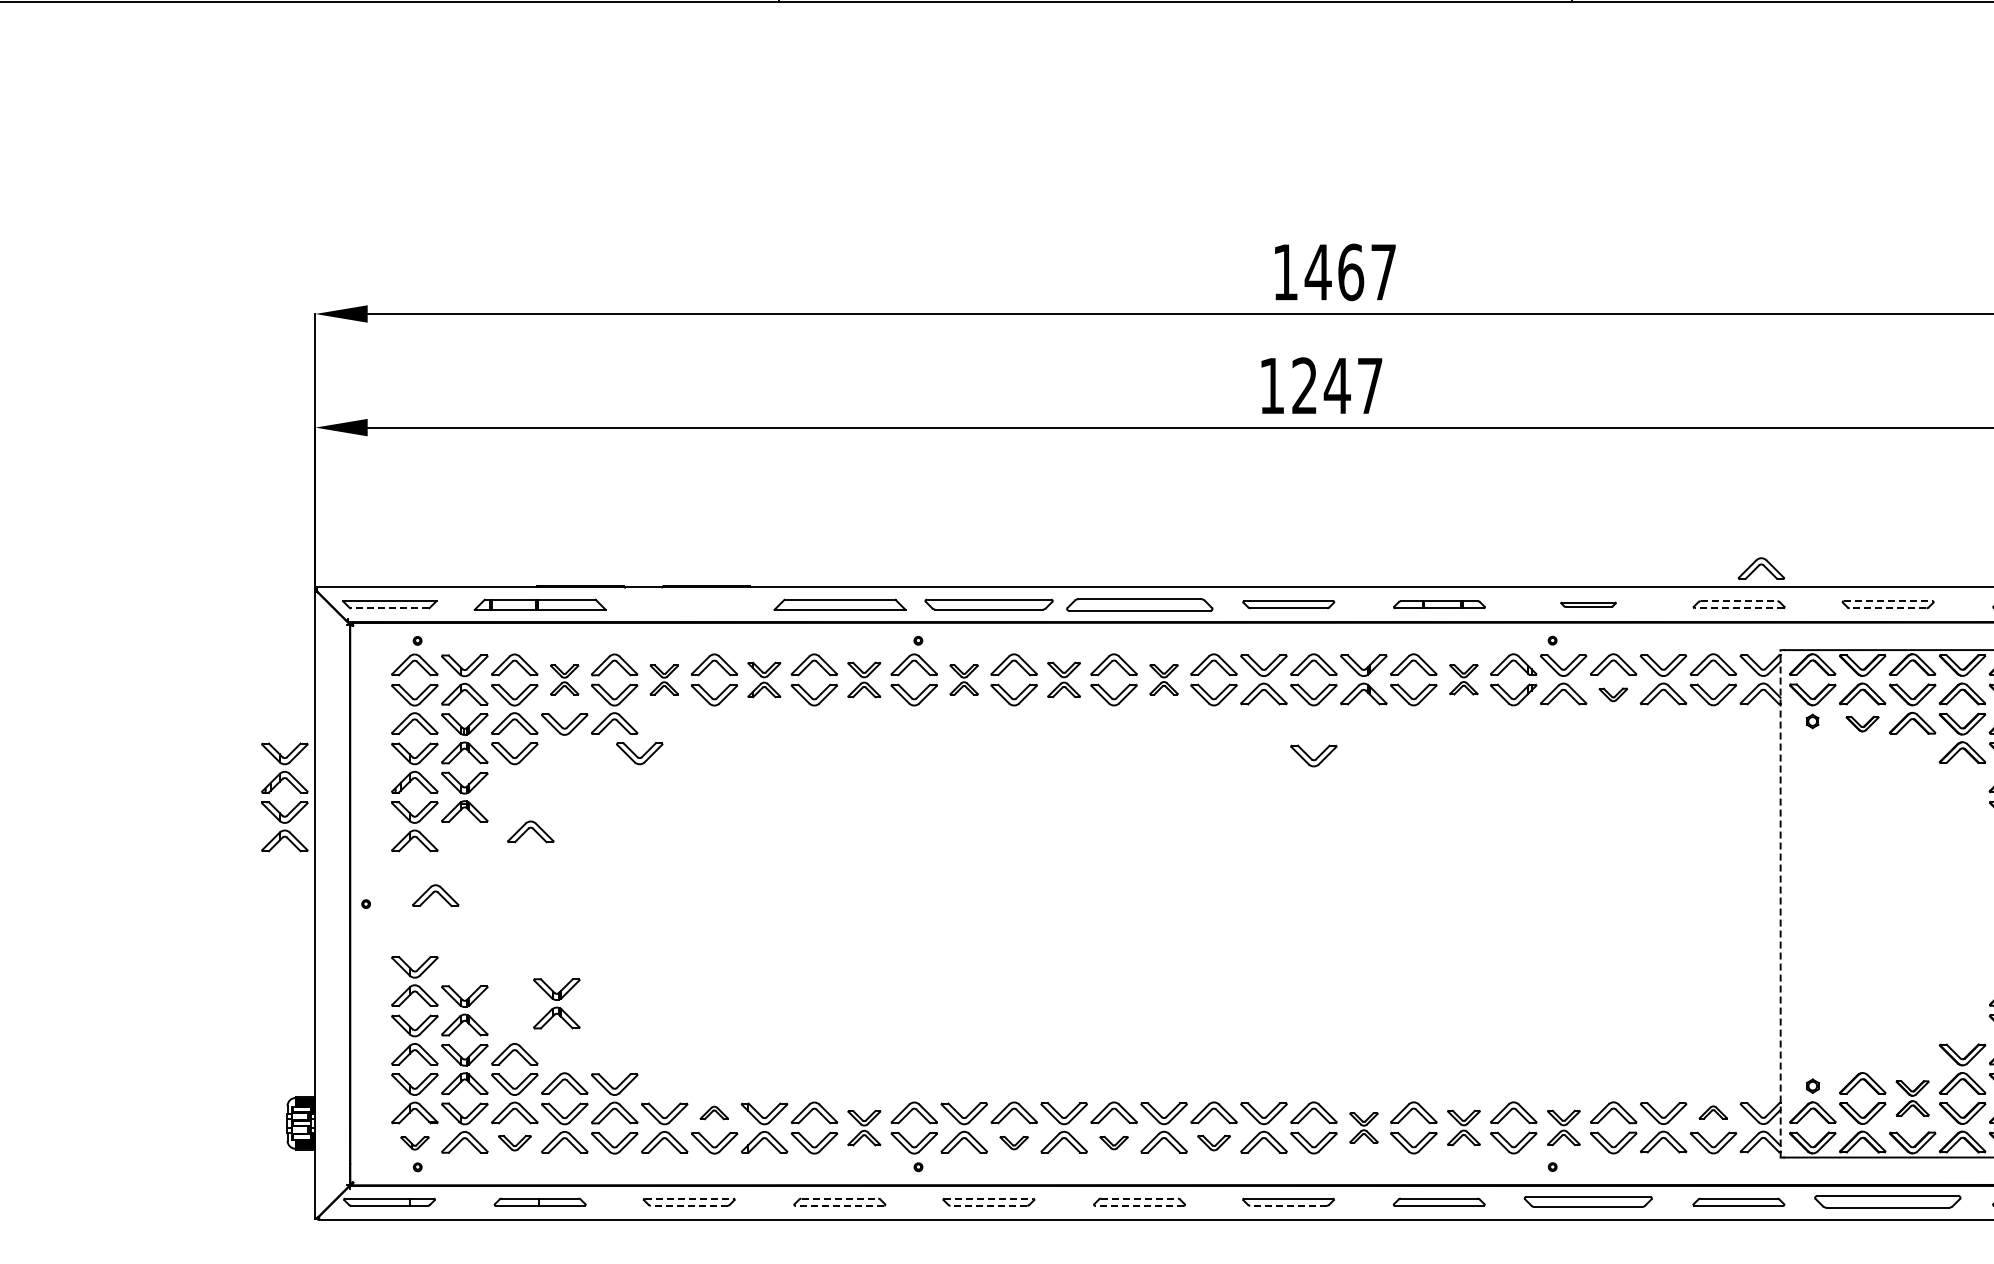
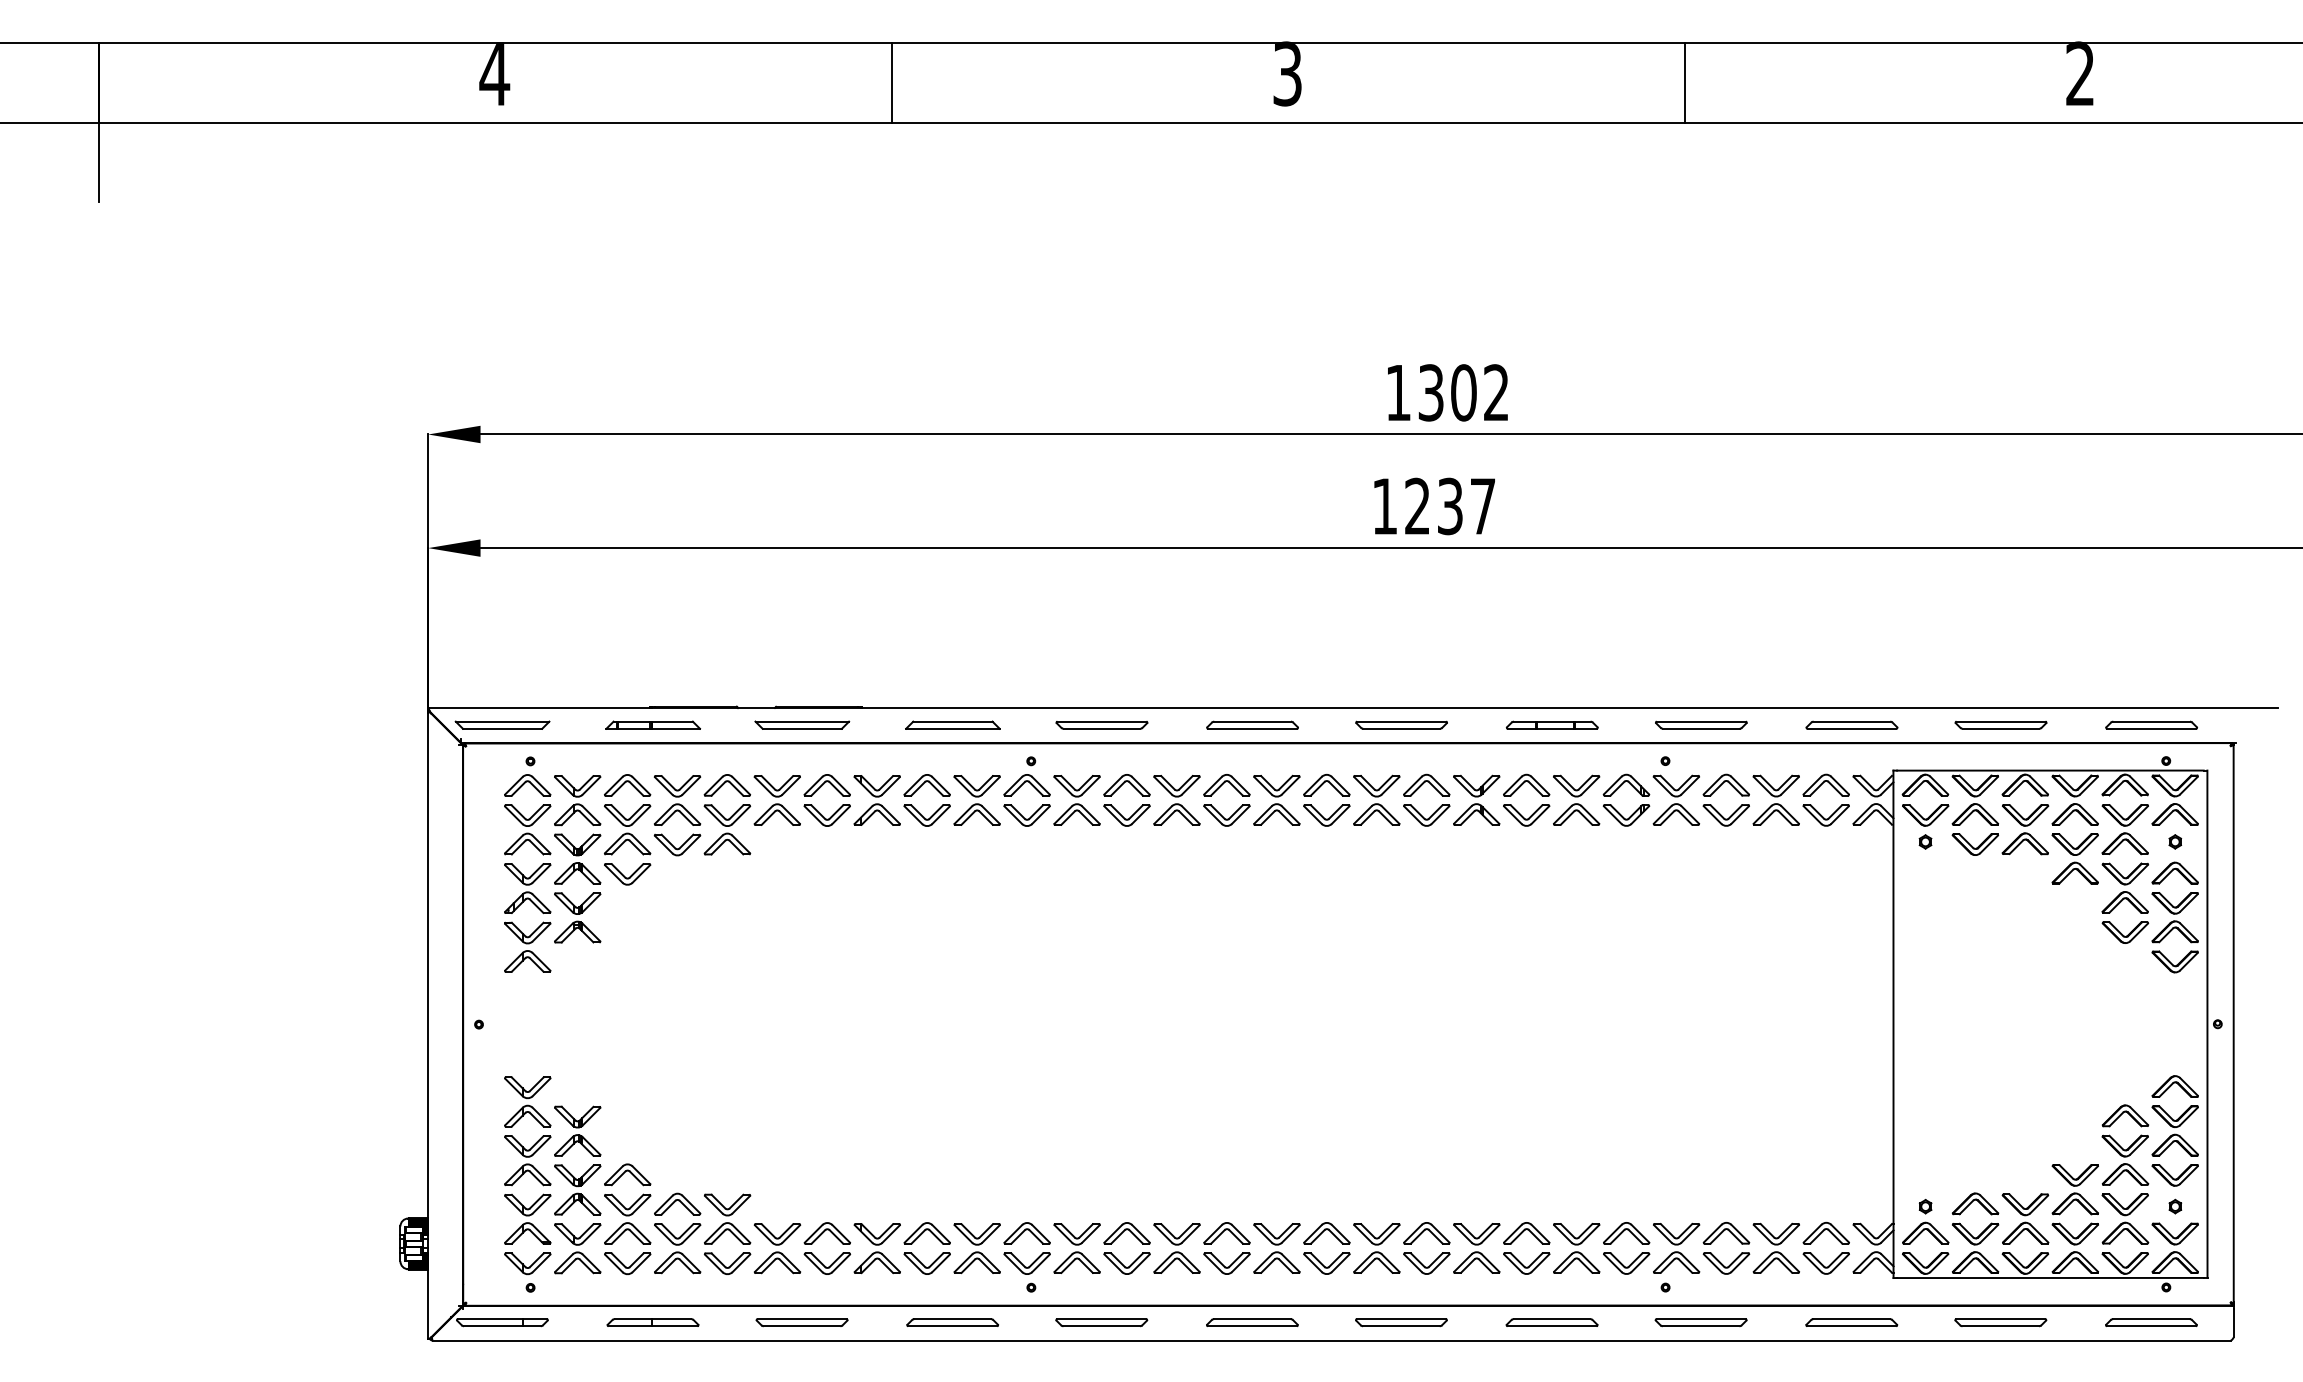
text: (1349, 272) -> (1462, 392), 1467 -> 1302
text: (1336, 386) -> (1449, 506), 1247 -> 1237
part: (1760, 568) -> (1873, 688), removed
line: (1739, 601) -> (1852, 721), dashed -> solid
line: (1888, 601) -> (2001, 721), dashed -> solid
part: (540, 604) -> (653, 724), size x0.71
part: (689, 604) -> (802, 724), added
part: (839, 604) -> (952, 724), size x0.71
part: (1139, 604) -> (1252, 724), size x0.62
part: (1588, 604) -> (1701, 724), size x1.67
part: (988, 605) -> (1101, 725), size x0.71
line: (389, 608) -> (502, 728), dashed -> solid
line: (1738, 608) -> (1851, 728), dashed -> solid
line: (1887, 608) -> (2000, 728), dashed -> solid
part: (1163, 679) -> (1276, 799), size x1.67
part: (1463, 679) -> (1576, 799), size x1.67
part: (564, 680) -> (677, 800), size x1.67
part: (663, 680) -> (776, 800), size x1.67
part: (763, 680) -> (876, 800), size x1.43
part: (863, 680) -> (976, 800), size x1.43
part: (963, 680) -> (1076, 800), size x1.67
part: (1063, 680) -> (1176, 800), size x1.43
part: (1612, 695) -> (1725, 815), size x1.67
part: (1862, 724) -> (1975, 844), size x1.43
part: (639, 754) -> (752, 874), removed
part: (1313, 756) -> (1426, 876), removed
part: (275, 787) -> (388, 907), removed
part: (530, 832) -> (643, 952), removed
part: (435, 895) -> (548, 1015), removed
line: (1780, 904) -> (1893, 1024), dashed -> solid
part: (556, 1003) -> (669, 1123), removed
part: (1912, 1098) -> (2025, 1218), size x1.43
part: (1712, 1112) -> (1825, 1232), size x1.67
part: (713, 1113) -> (826, 1233), size x1.67
part: (863, 1128) -> (976, 1248), size x1.43
part: (1363, 1128) -> (1476, 1248), size x1.67
part: (1463, 1128) -> (1576, 1248), size x1.43
part: (1563, 1128) -> (1676, 1248), size x1.43
part: (414, 1143) -> (527, 1263), size x1.67
part: (514, 1143) -> (627, 1263), size x1.43
part: (1013, 1143) -> (1126, 1263), size x1.67
part: (1113, 1143) -> (1226, 1263), size x1.67
part: (1213, 1143) -> (1326, 1263), size x1.43
line: (689, 1199) -> (802, 1319), dashed -> solid
line: (840, 1199) -> (953, 1319), dashed -> solid
line: (989, 1199) -> (1102, 1319), dashed -> solid
line: (1139, 1199) -> (1252, 1319), dashed -> solid
part: (1587, 1202) -> (1700, 1322), size x0.71
part: (1887, 1202) -> (2000, 1322), size x0.62
line: (688, 1206) -> (801, 1326), dashed -> solid
line: (839, 1206) -> (952, 1326), dashed -> solid
line: (988, 1206) -> (1101, 1326), dashed -> solid
line: (1138, 1206) -> (1251, 1326), dashed -> solid
line: (1287, 1206) -> (1400, 1326), dashed -> solid

